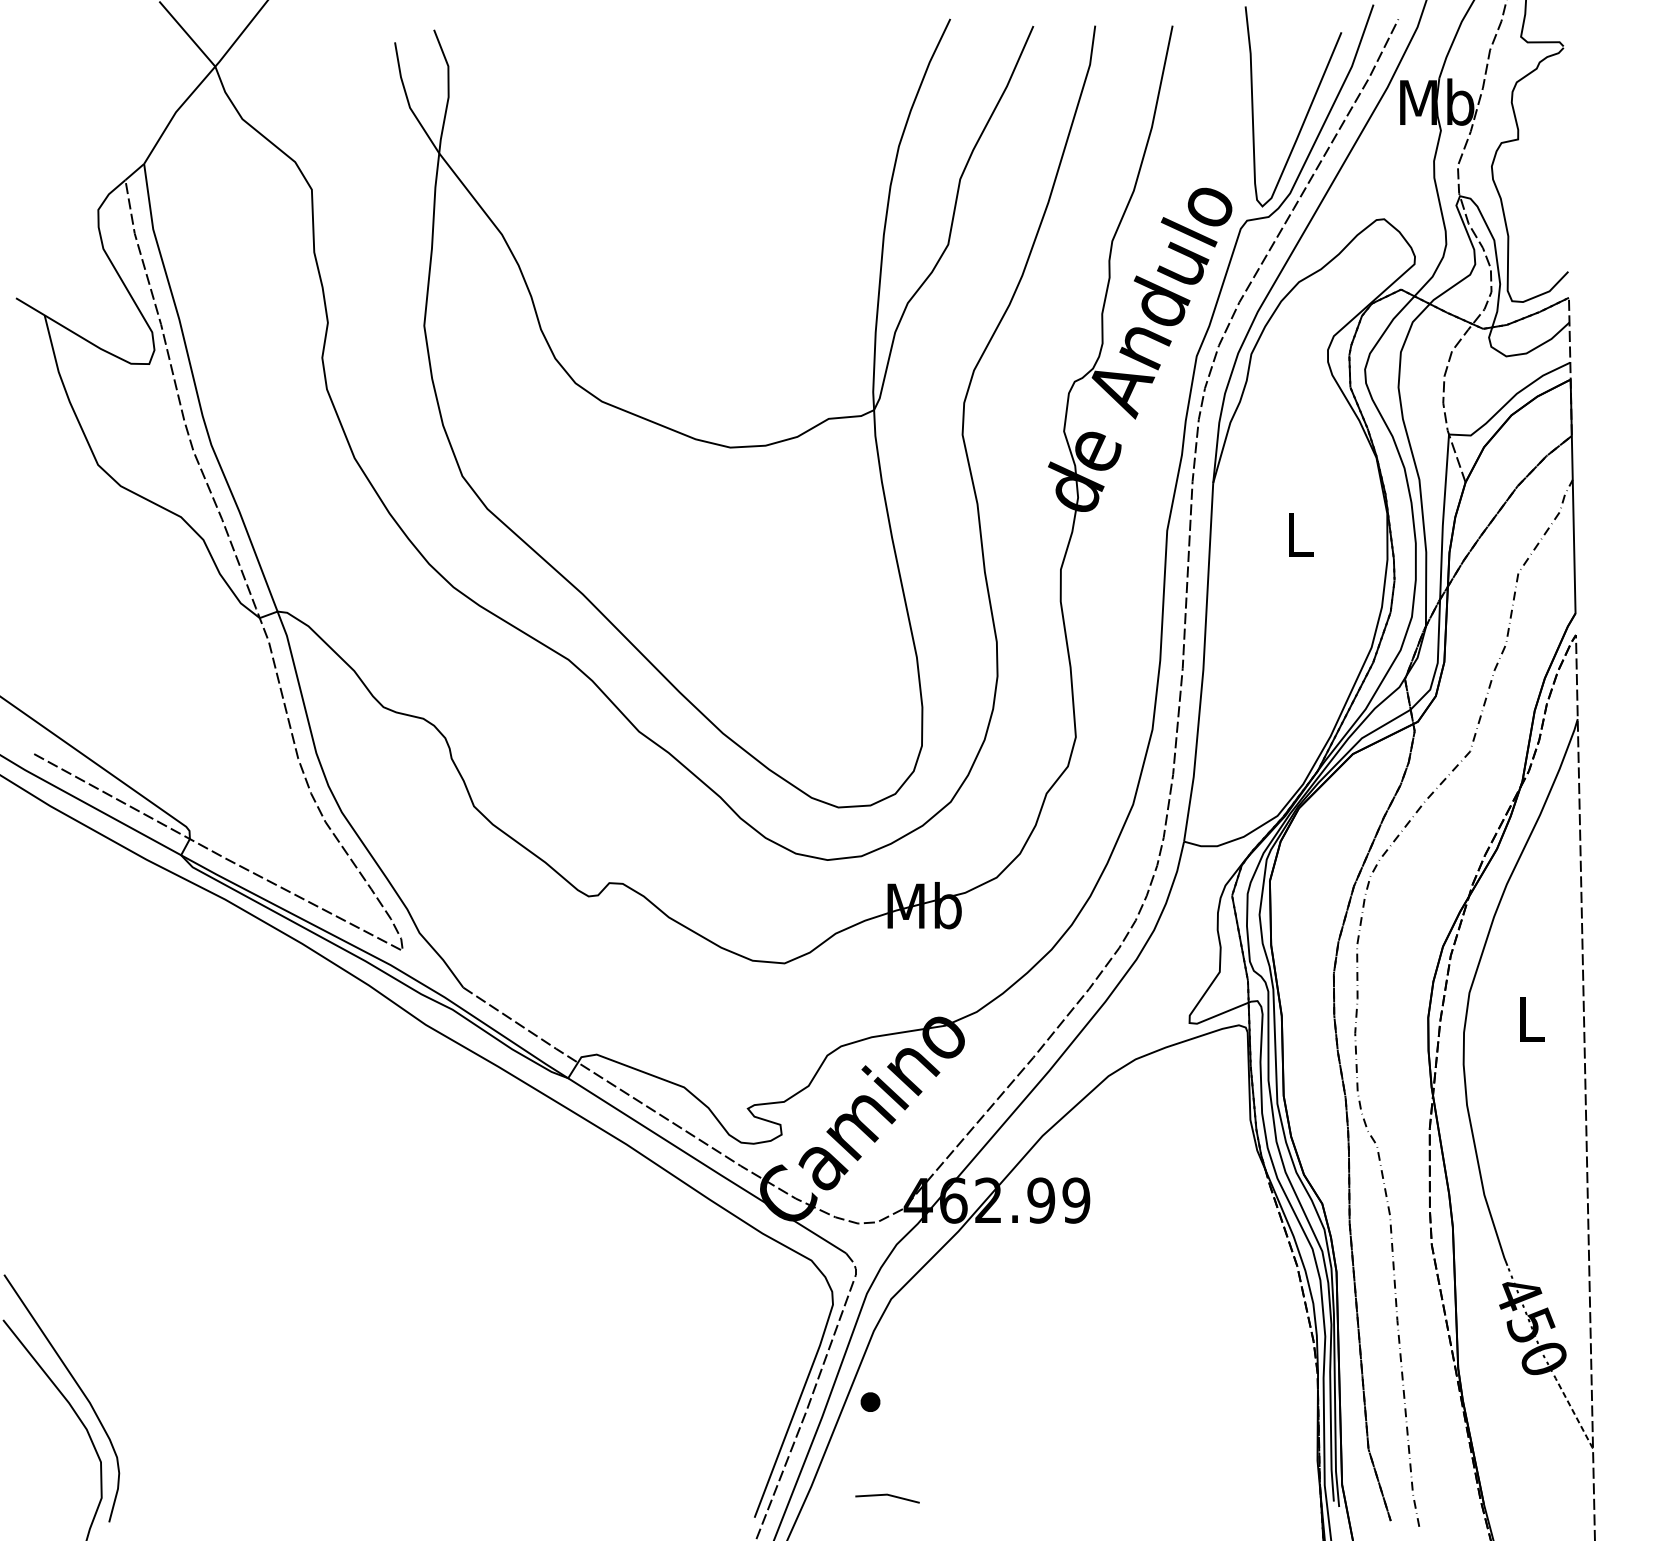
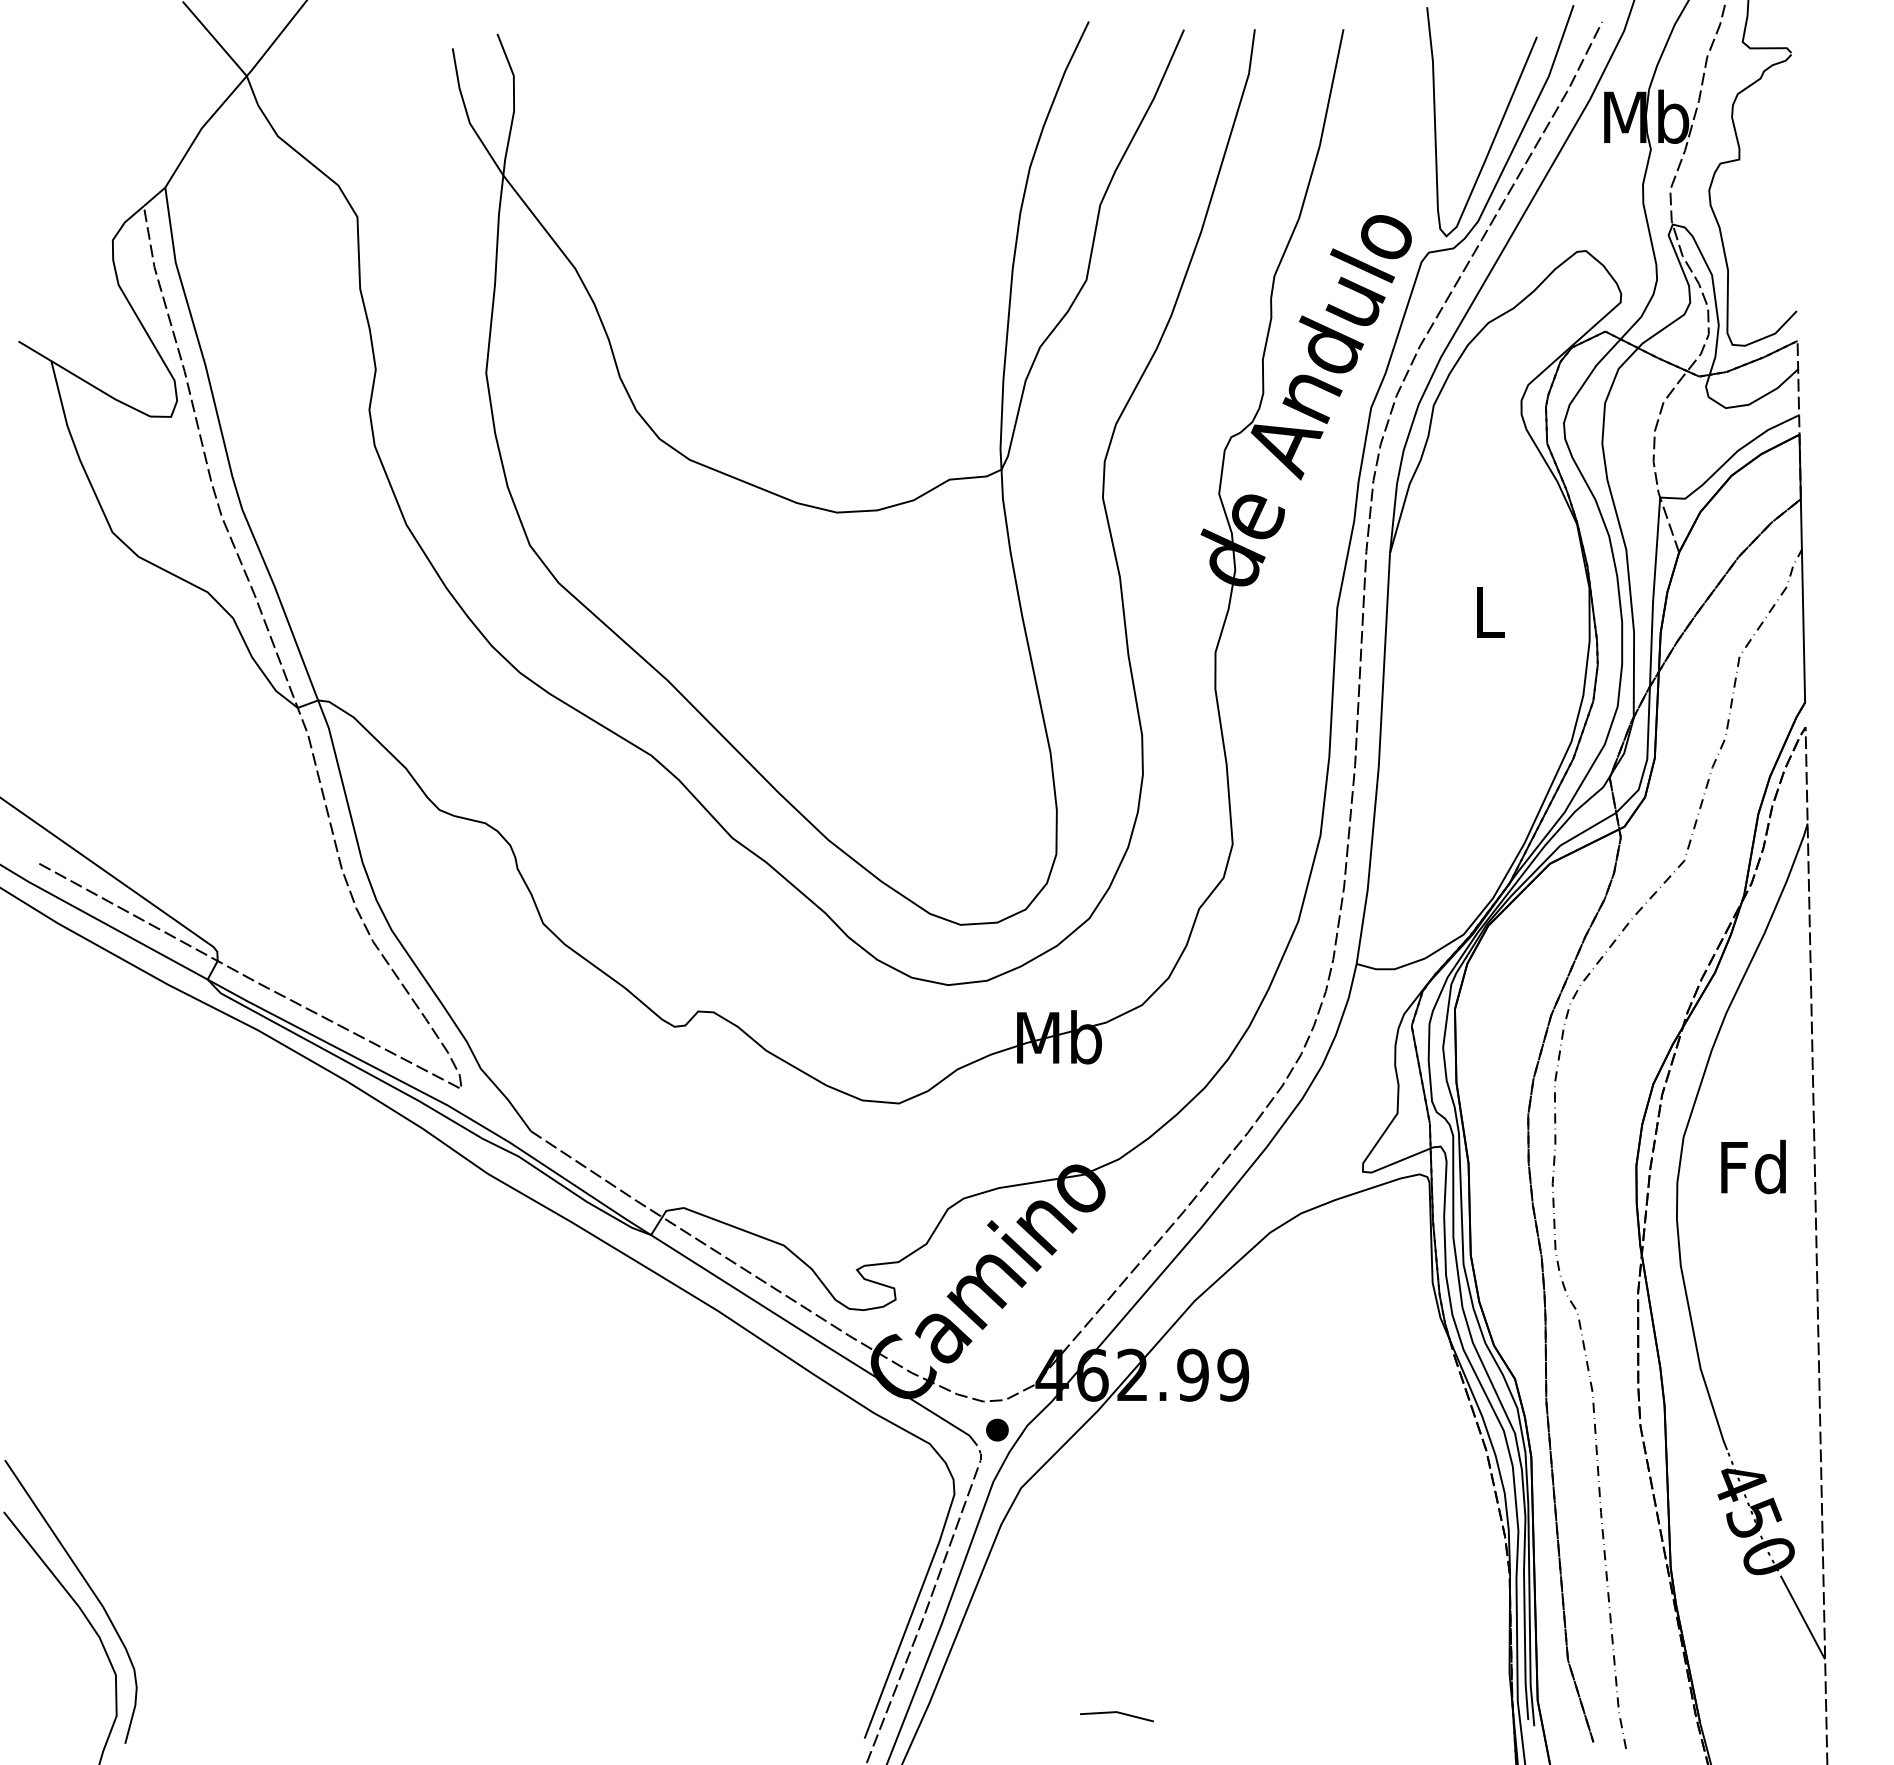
text: (1530, 1018) -> (1753, 1166), L -> Fd
part: (870, 1401) -> (997, 1429), moved
line: (1574, 1413) -> (1803, 1619), dashed -> solid
line: (888, 1495) -> (1117, 1713), moved

